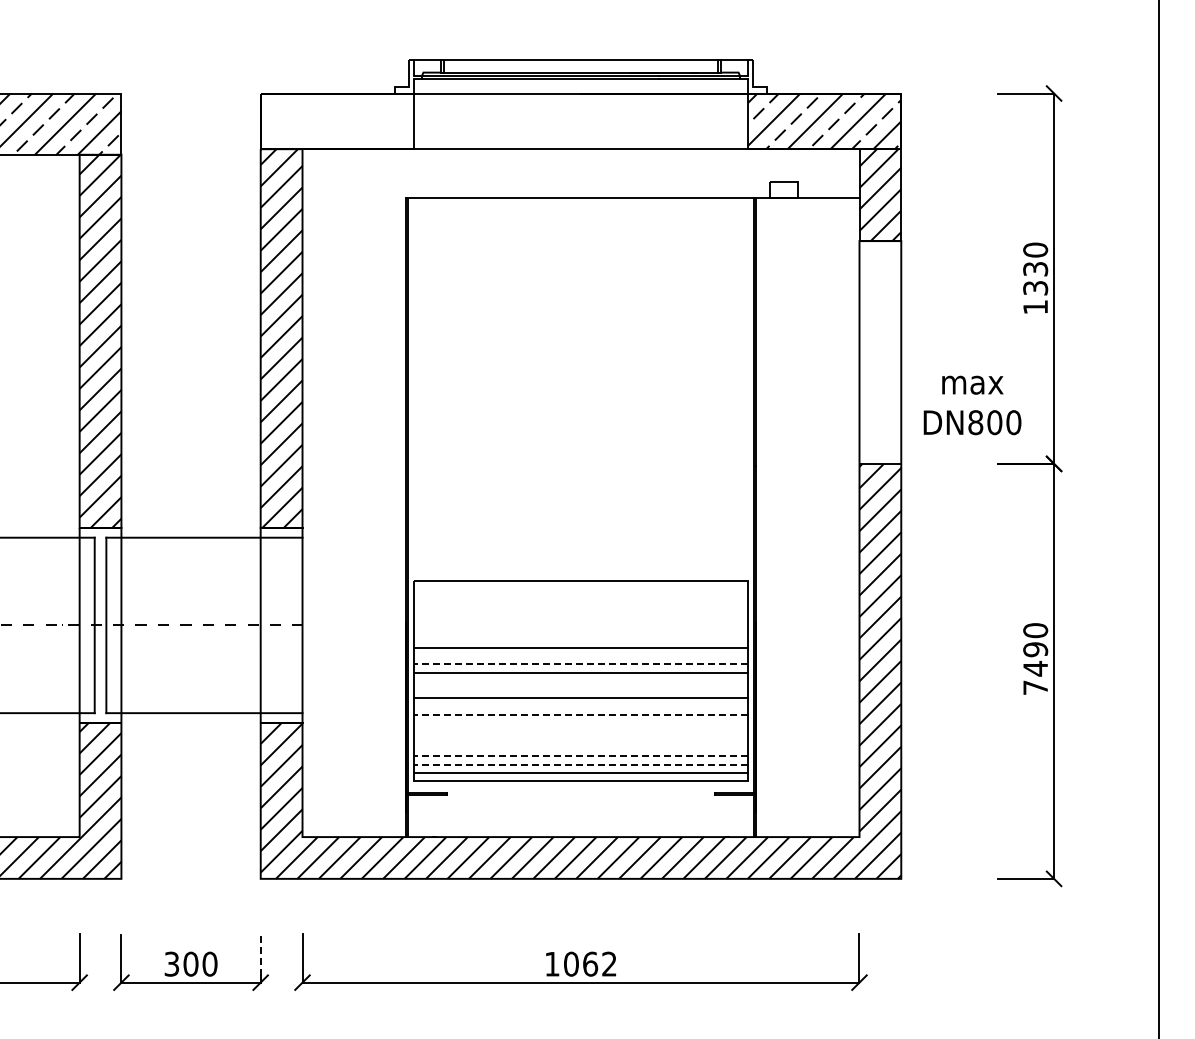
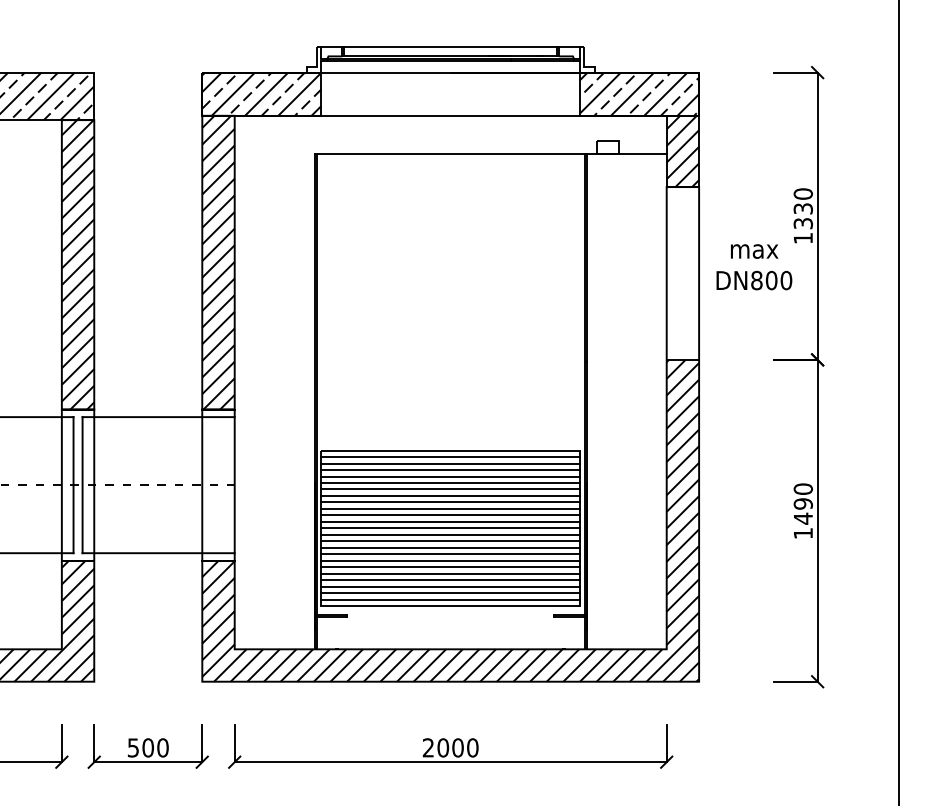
hatch: (336, 121) -> (261, 94), added
text: (972, 405) -> (754, 267), moved
line: (580, 589) -> (450, 457), added
line: (580, 597) -> (450, 463), added
line: (580, 605) -> (450, 469), added
line: (580, 614) -> (450, 476), added
line: (580, 622) -> (450, 482), added
line: (580, 631) -> (450, 489), added
line: (580, 639) -> (450, 496), added
line: (580, 656) -> (450, 509), added
line: (580, 664) -> (450, 515), dashed -> solid
line: (580, 681) -> (450, 528), added
text: (1035, 687) -> (803, 533), 7490 -> 1490
line: (580, 689) -> (450, 534), added
line: (580, 706) -> (450, 548), added
line: (580, 714) -> (450, 554), dashed -> solid
line: (580, 722) -> (450, 560), added
line: (580, 731) -> (450, 567), added
line: (580, 739) -> (450, 573), added
line: (580, 747) -> (450, 579), added
line: (580, 756) -> (450, 586), dashed -> solid
line: (580, 764) -> (450, 593), dashed -> solid
line: (260, 954) -> (202, 740), dashed -> solid
text: (172, 963) -> (133, 747), 300 -> 500
text: (581, 963) -> (451, 747), 1062 -> 2000

